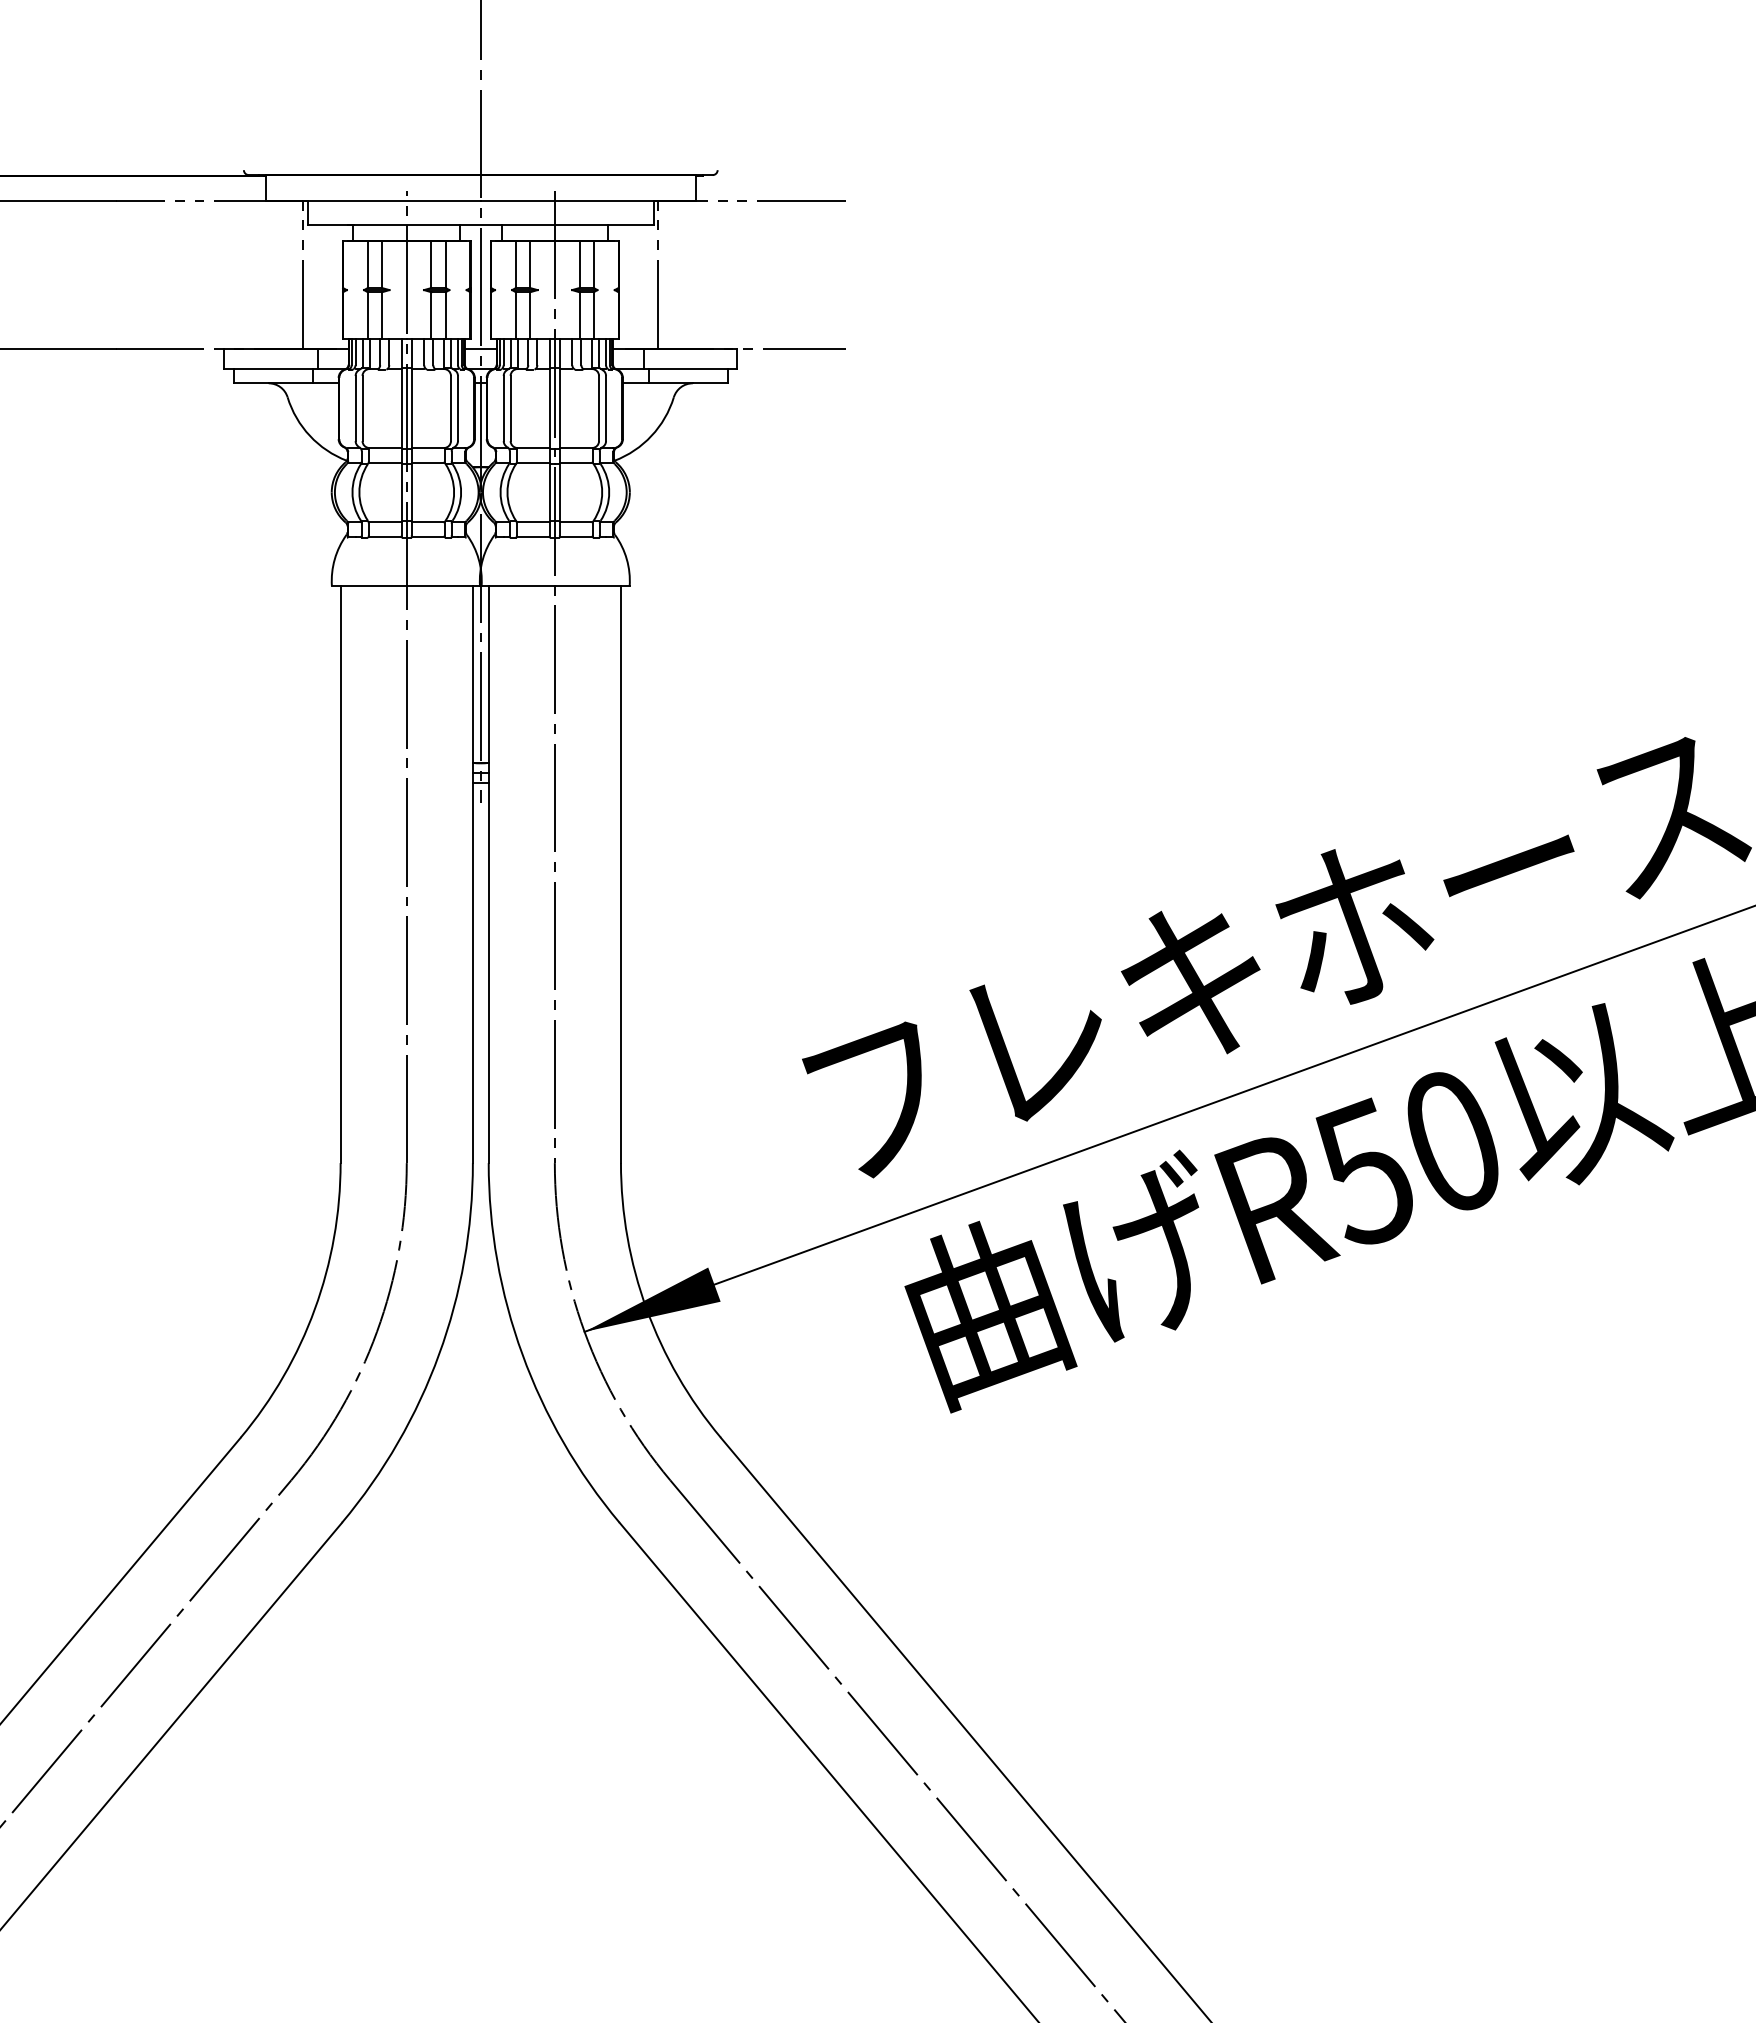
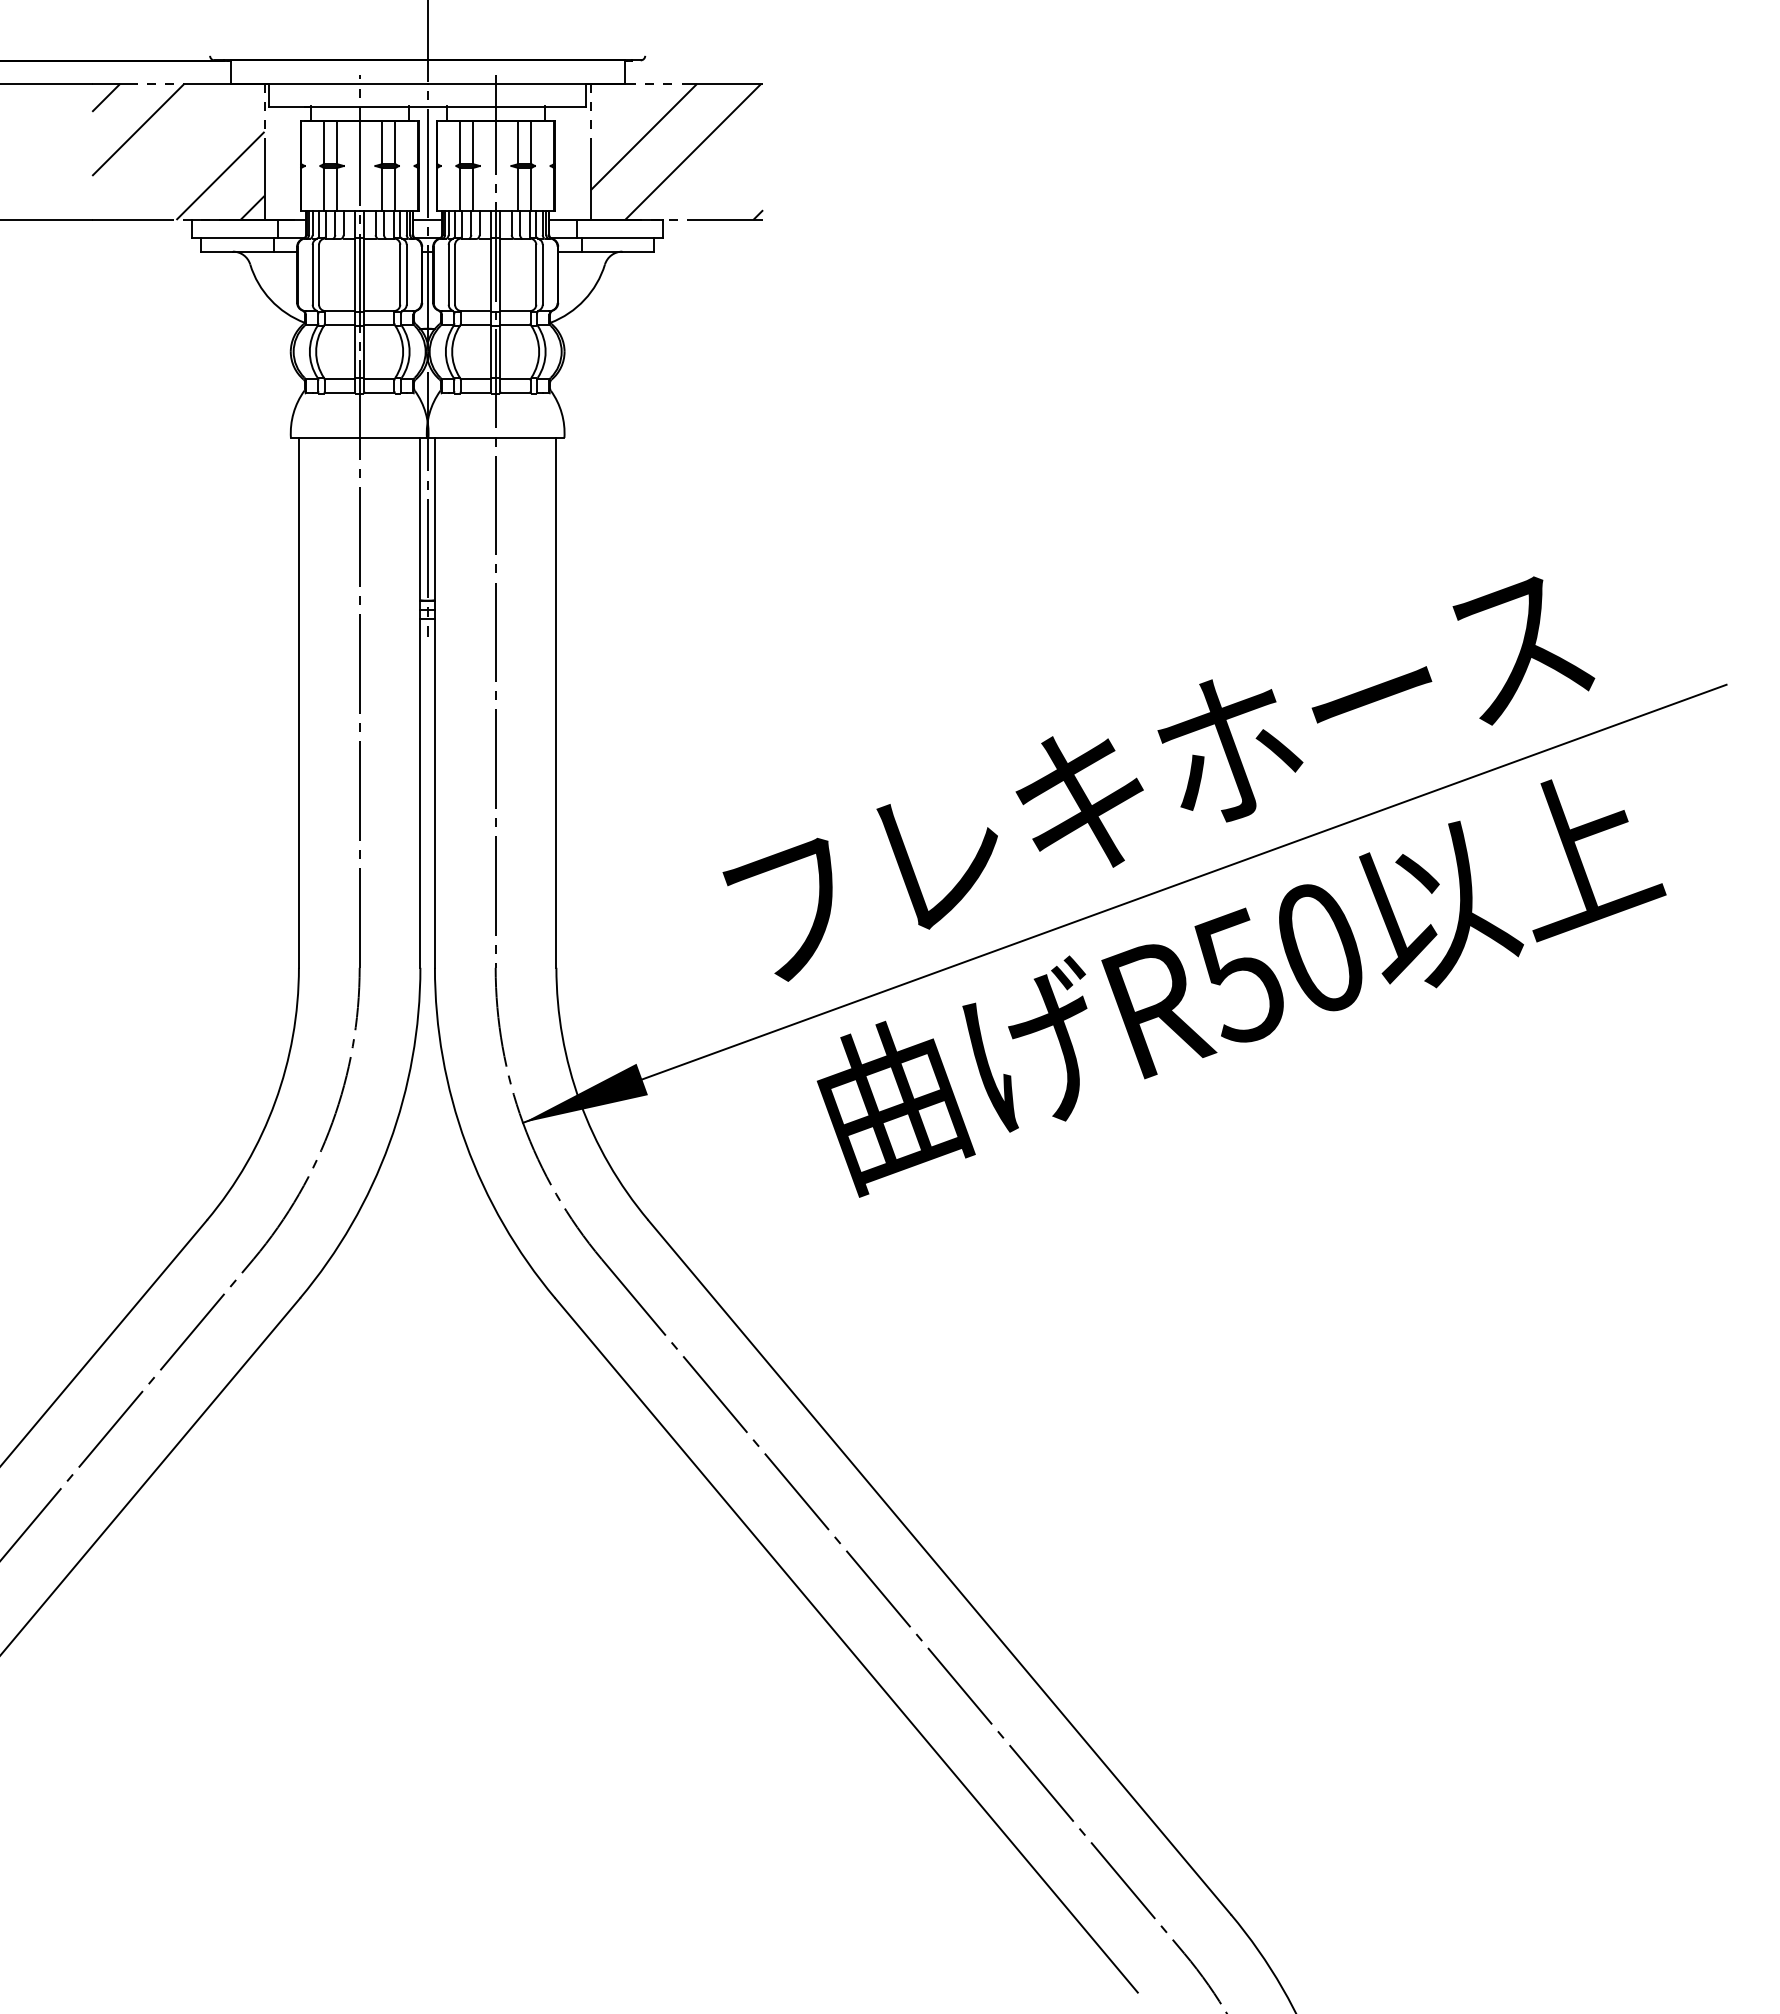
hatch: (209, 274) -> (178, 151), added
hatch: (751, 274) -> (676, 151), added

